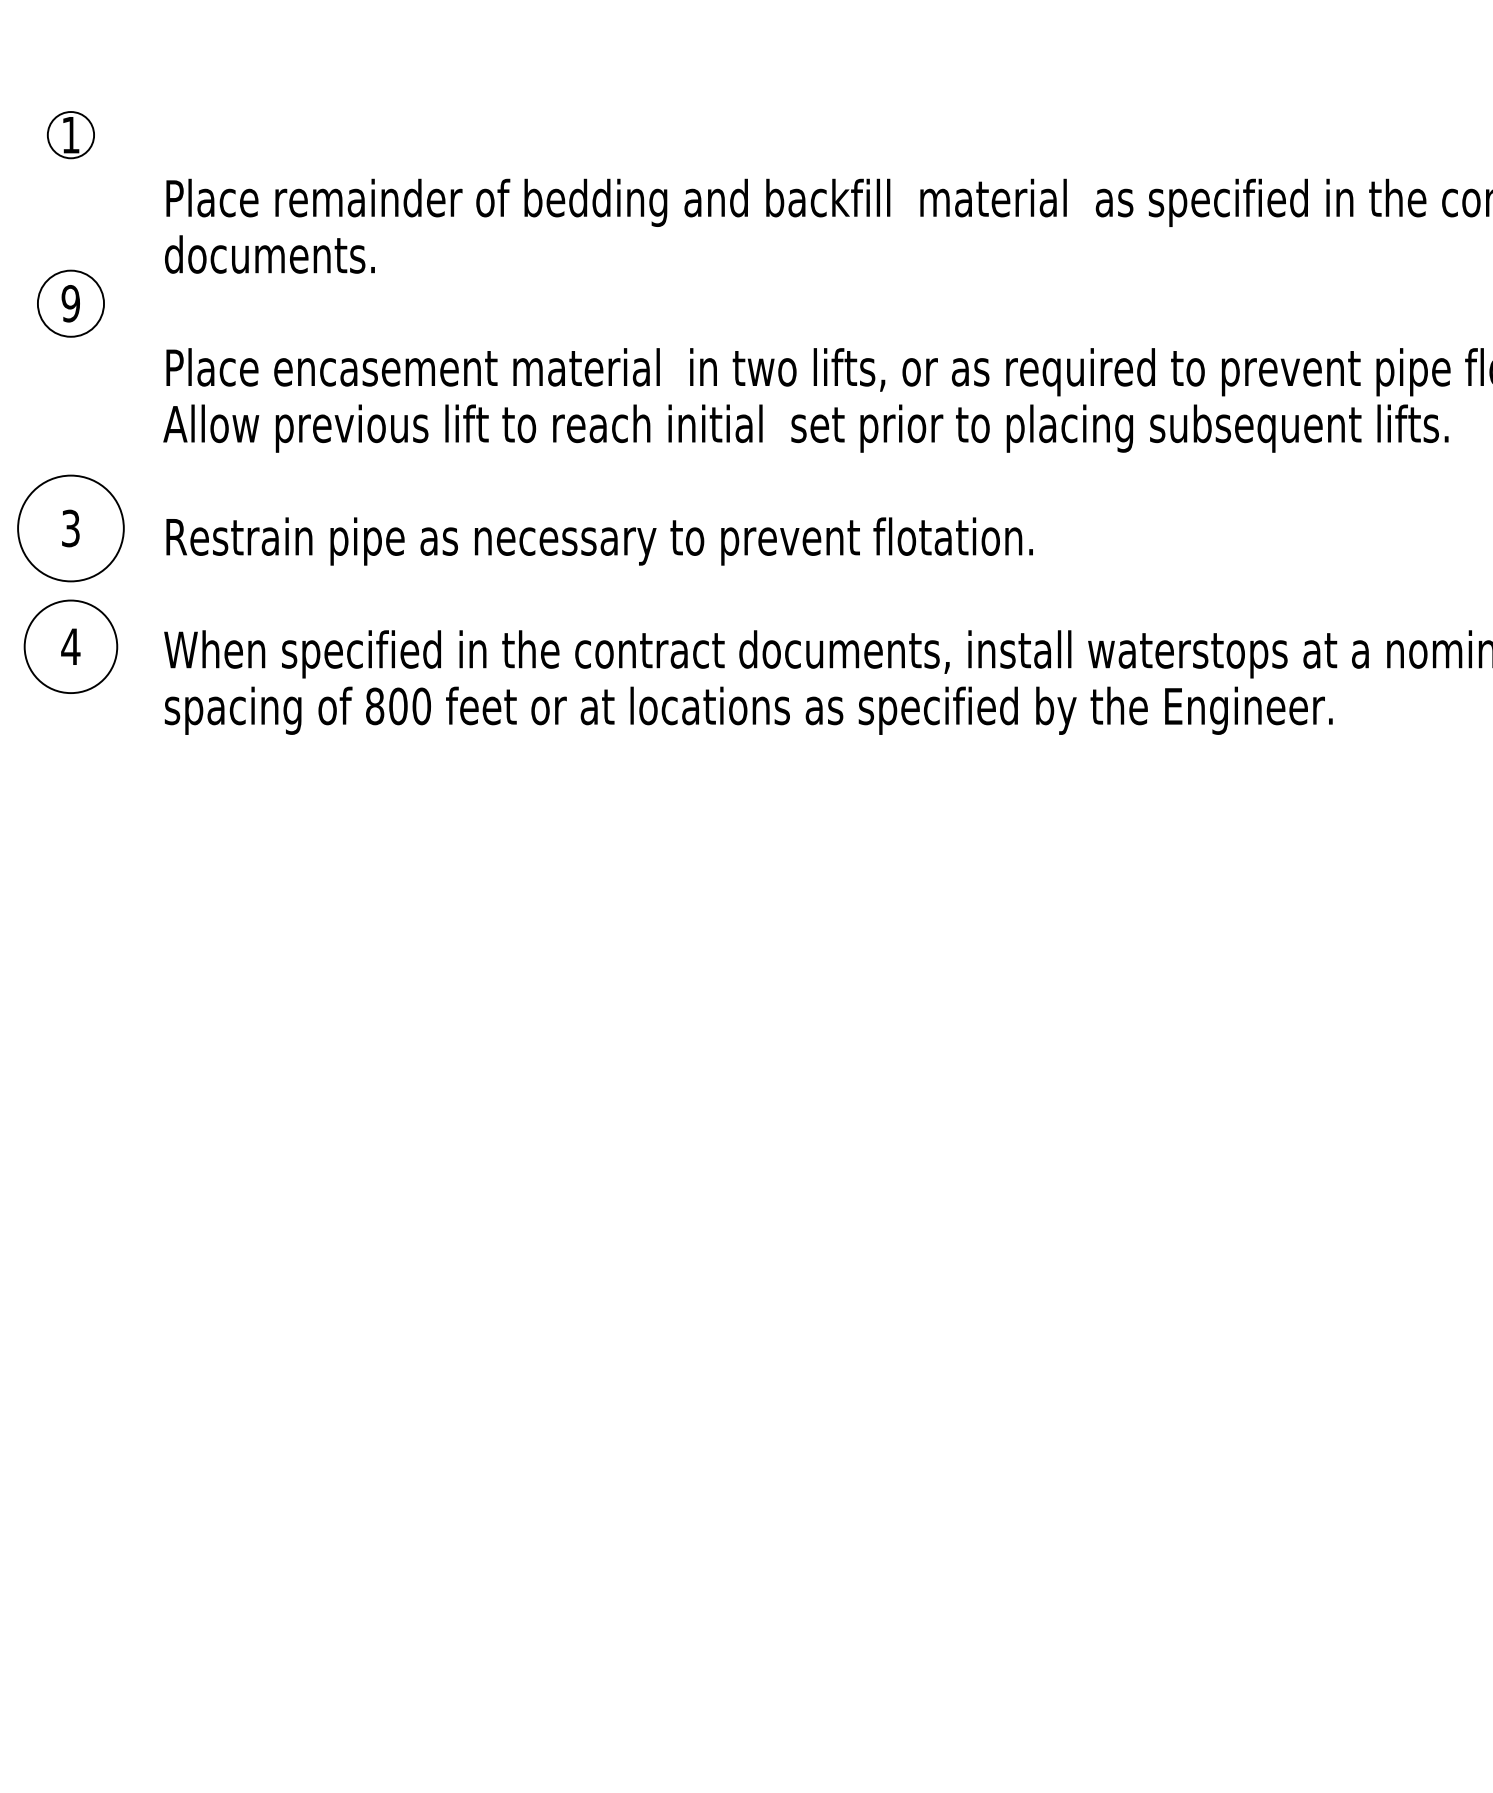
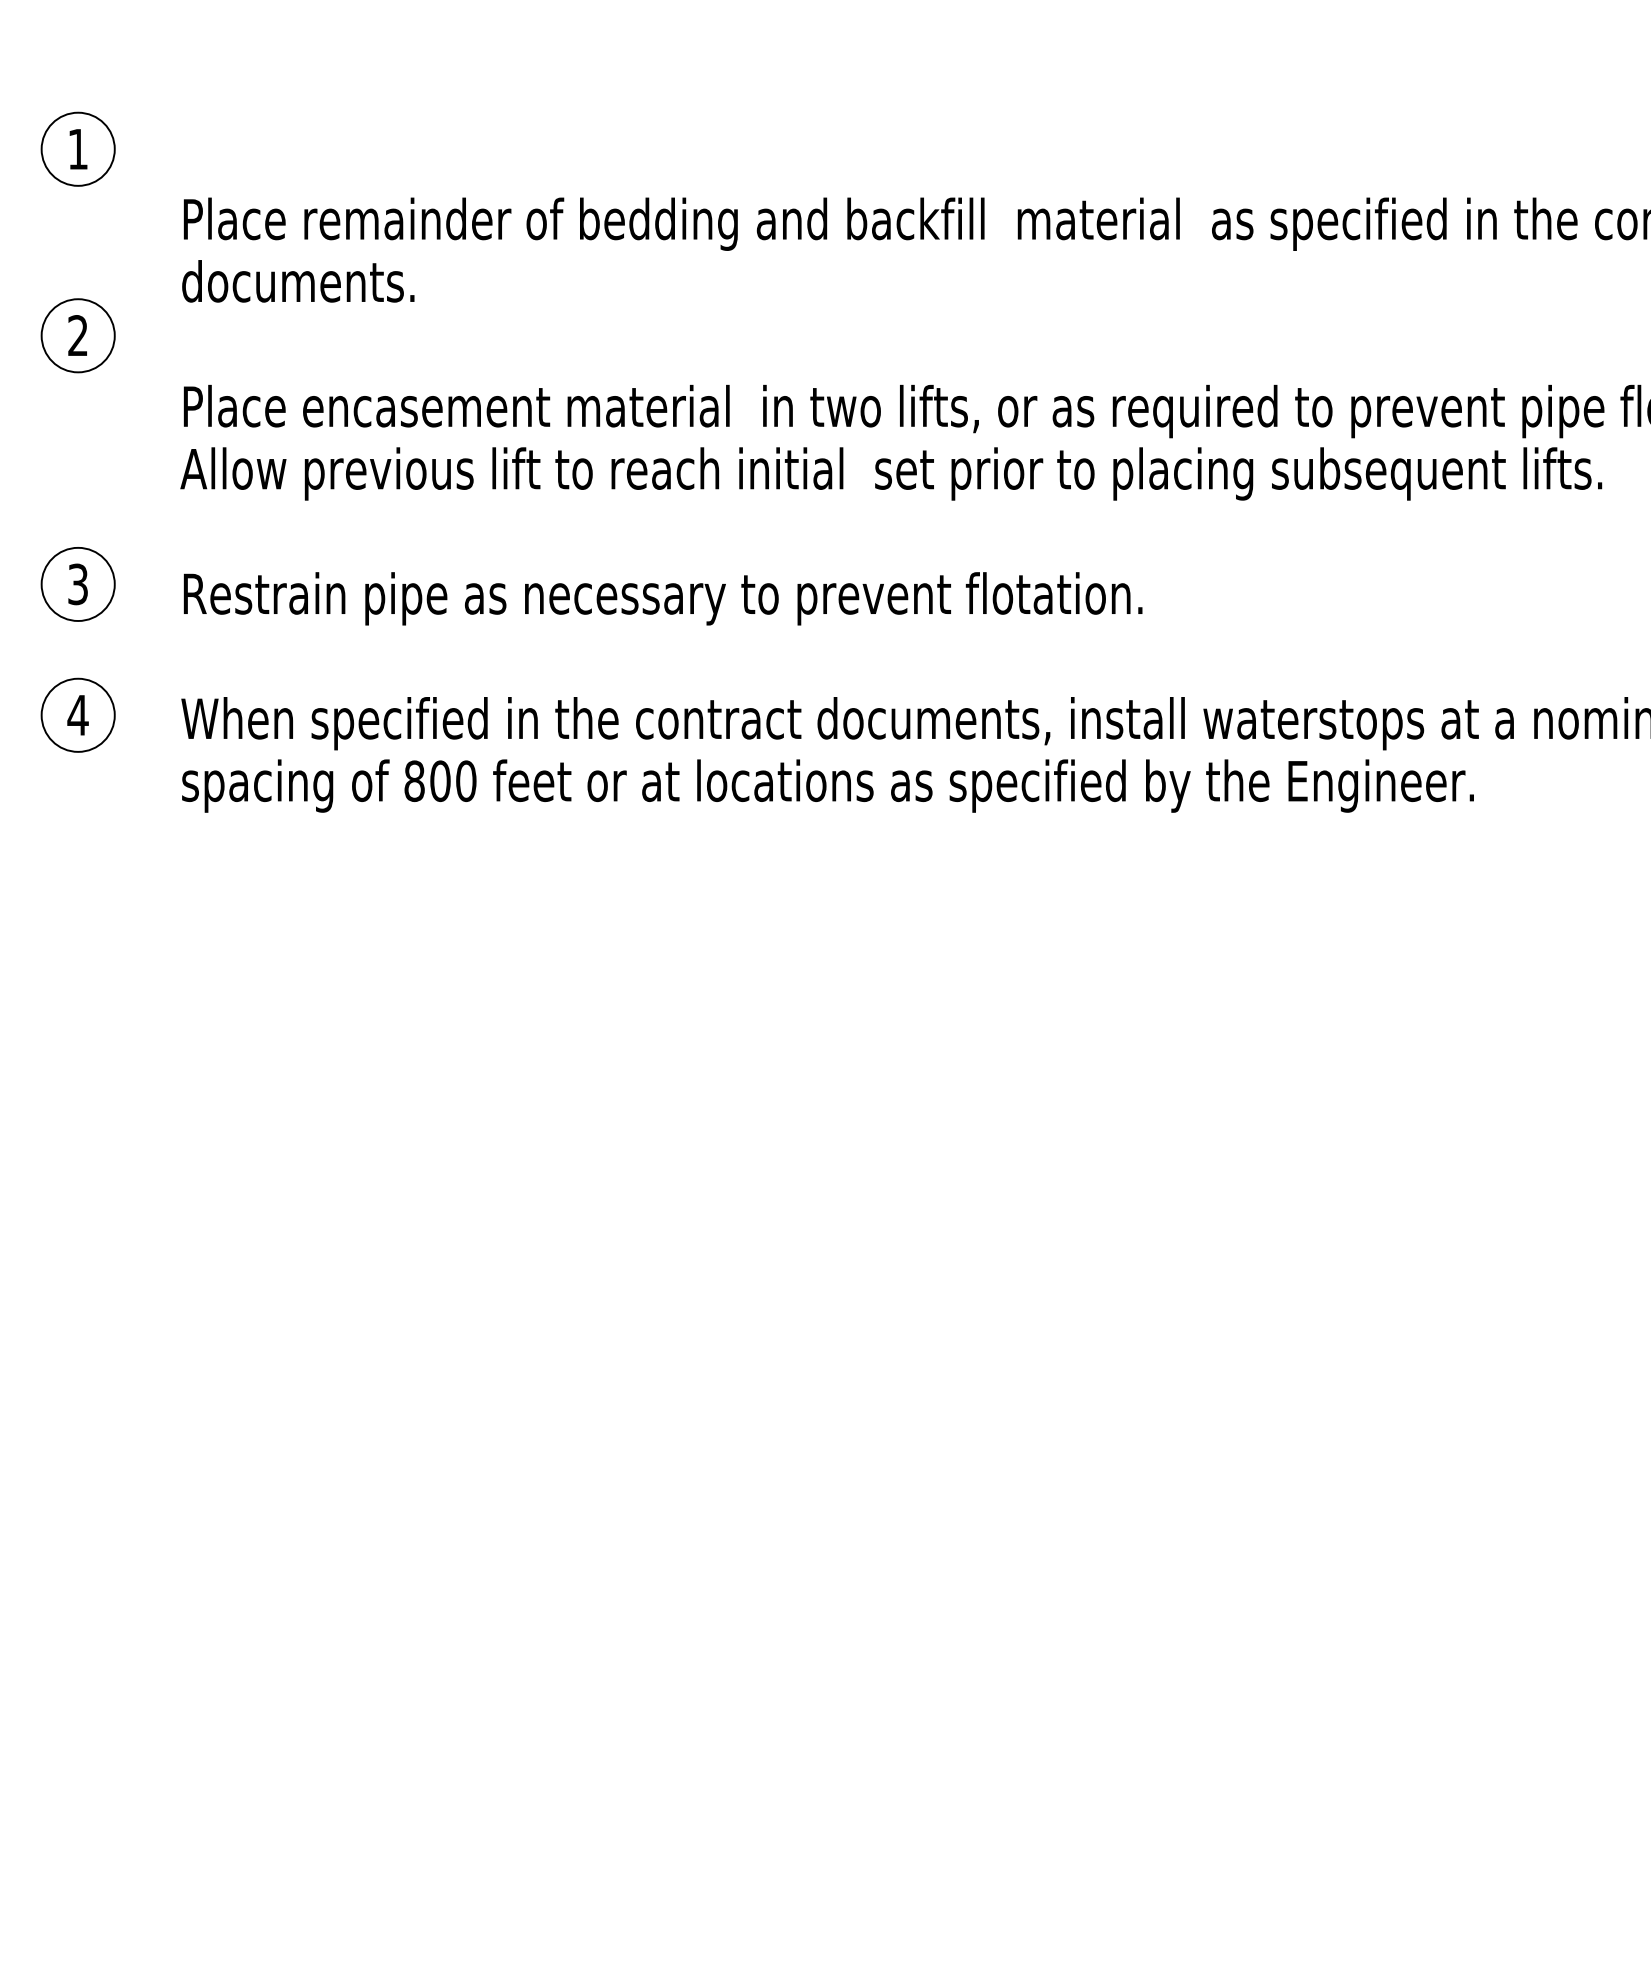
circle: (70, 135) -> (77, 149), size x1.43
text: (70, 303) -> (77, 335), 9 -> 2
circle: (70, 528) -> (77, 584), size x0.62
circle: (70, 646) -> (77, 714), size x0.71

